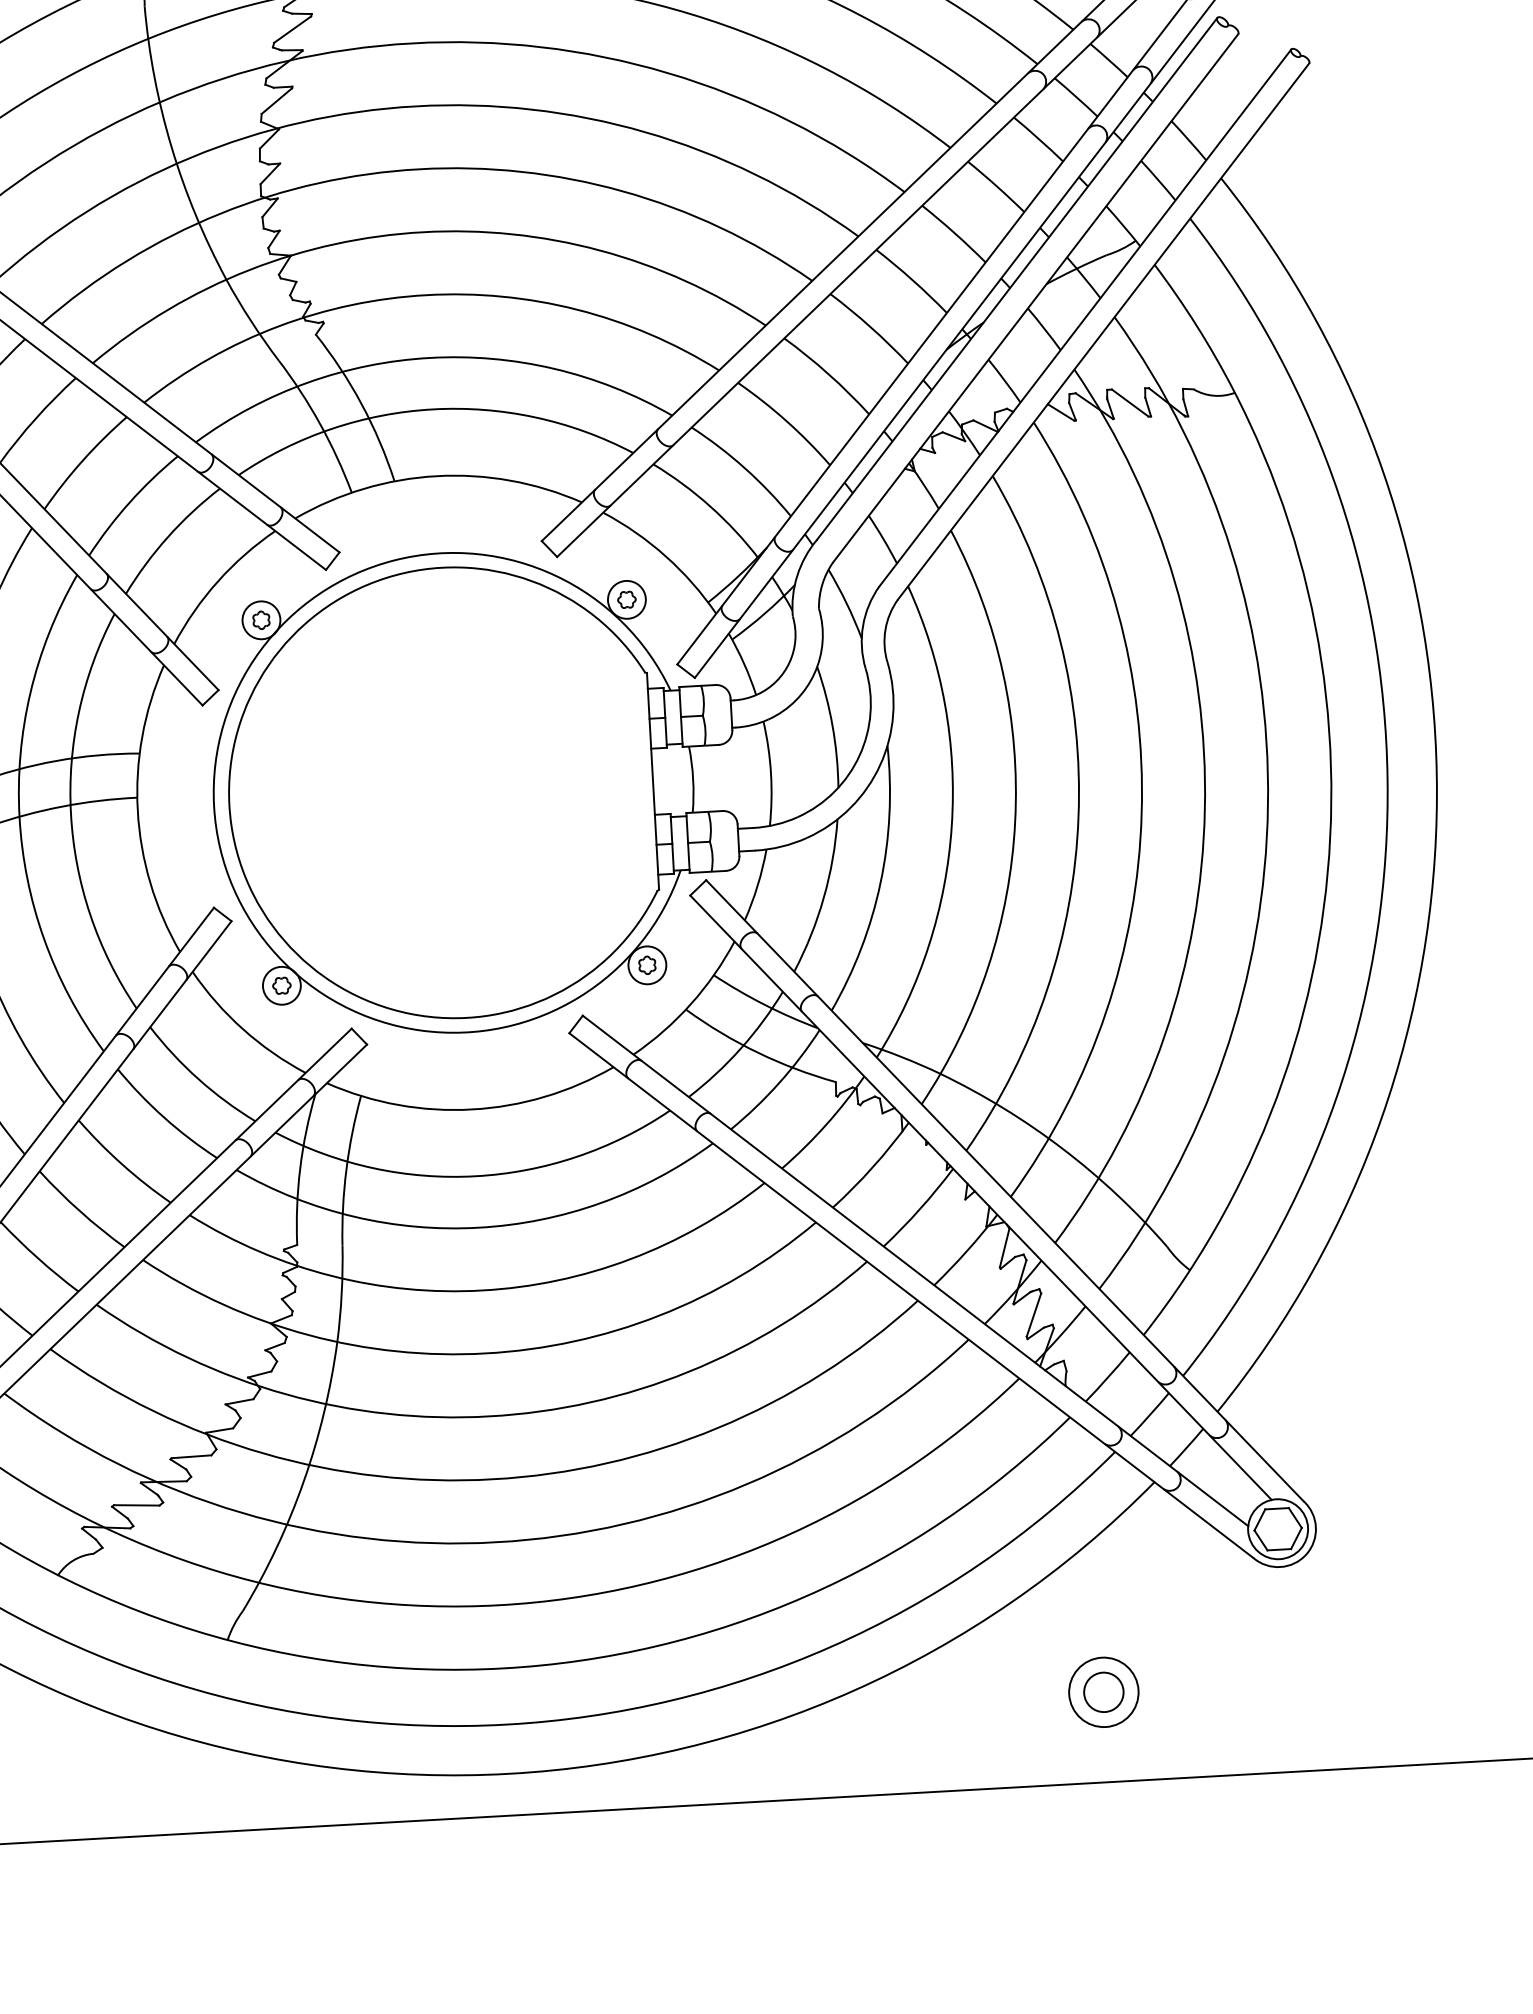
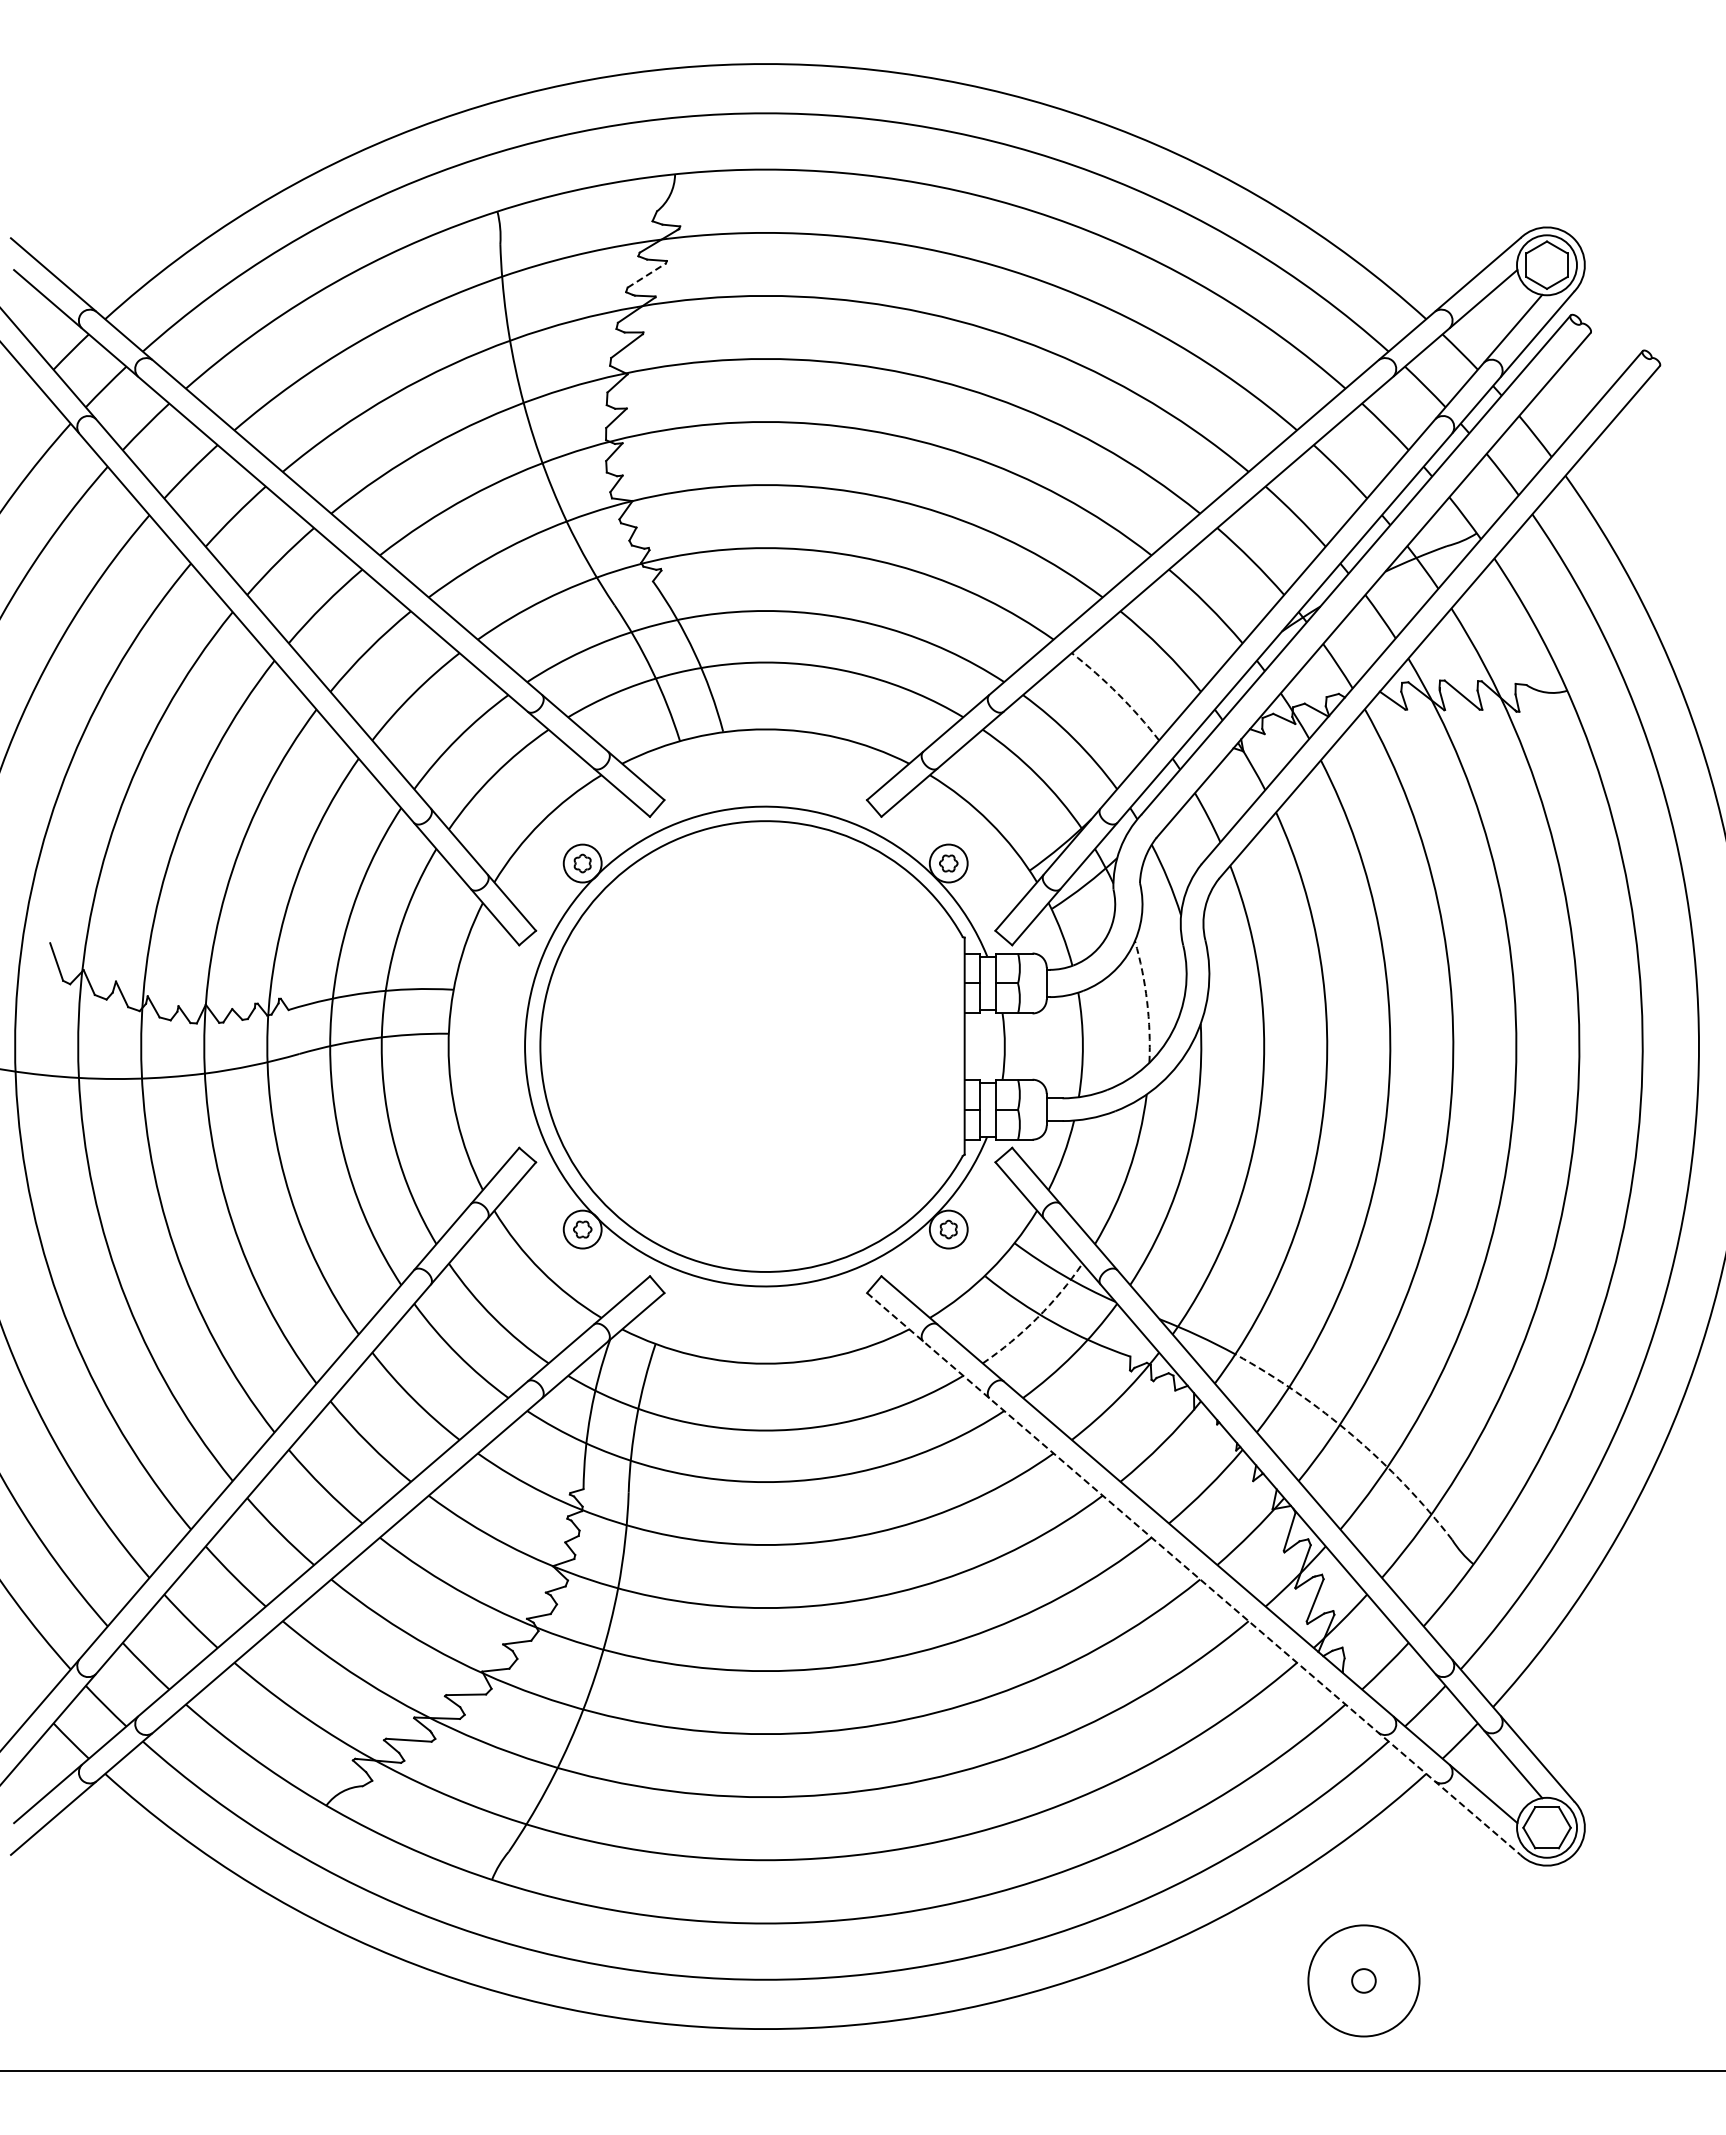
line: (292, 29) -> (646, 275), solid -> dashed
arc: (786, 421) -> (1118, 694), solid -> dashed
arc: (833, 726) -> (1147, 1001), solid -> dashed
arc: (740, 1049) -> (1037, 1318), solid -> dashed
arc: (1063, 1149) -> (1353, 1436), solid -> dashed
line: (910, 1295) -> (1193, 1573), solid -> dashed
circle: (1103, 1691) -> (1363, 1980), size x0.6
circle: (1103, 1691) -> (1363, 1980), size x1.6

